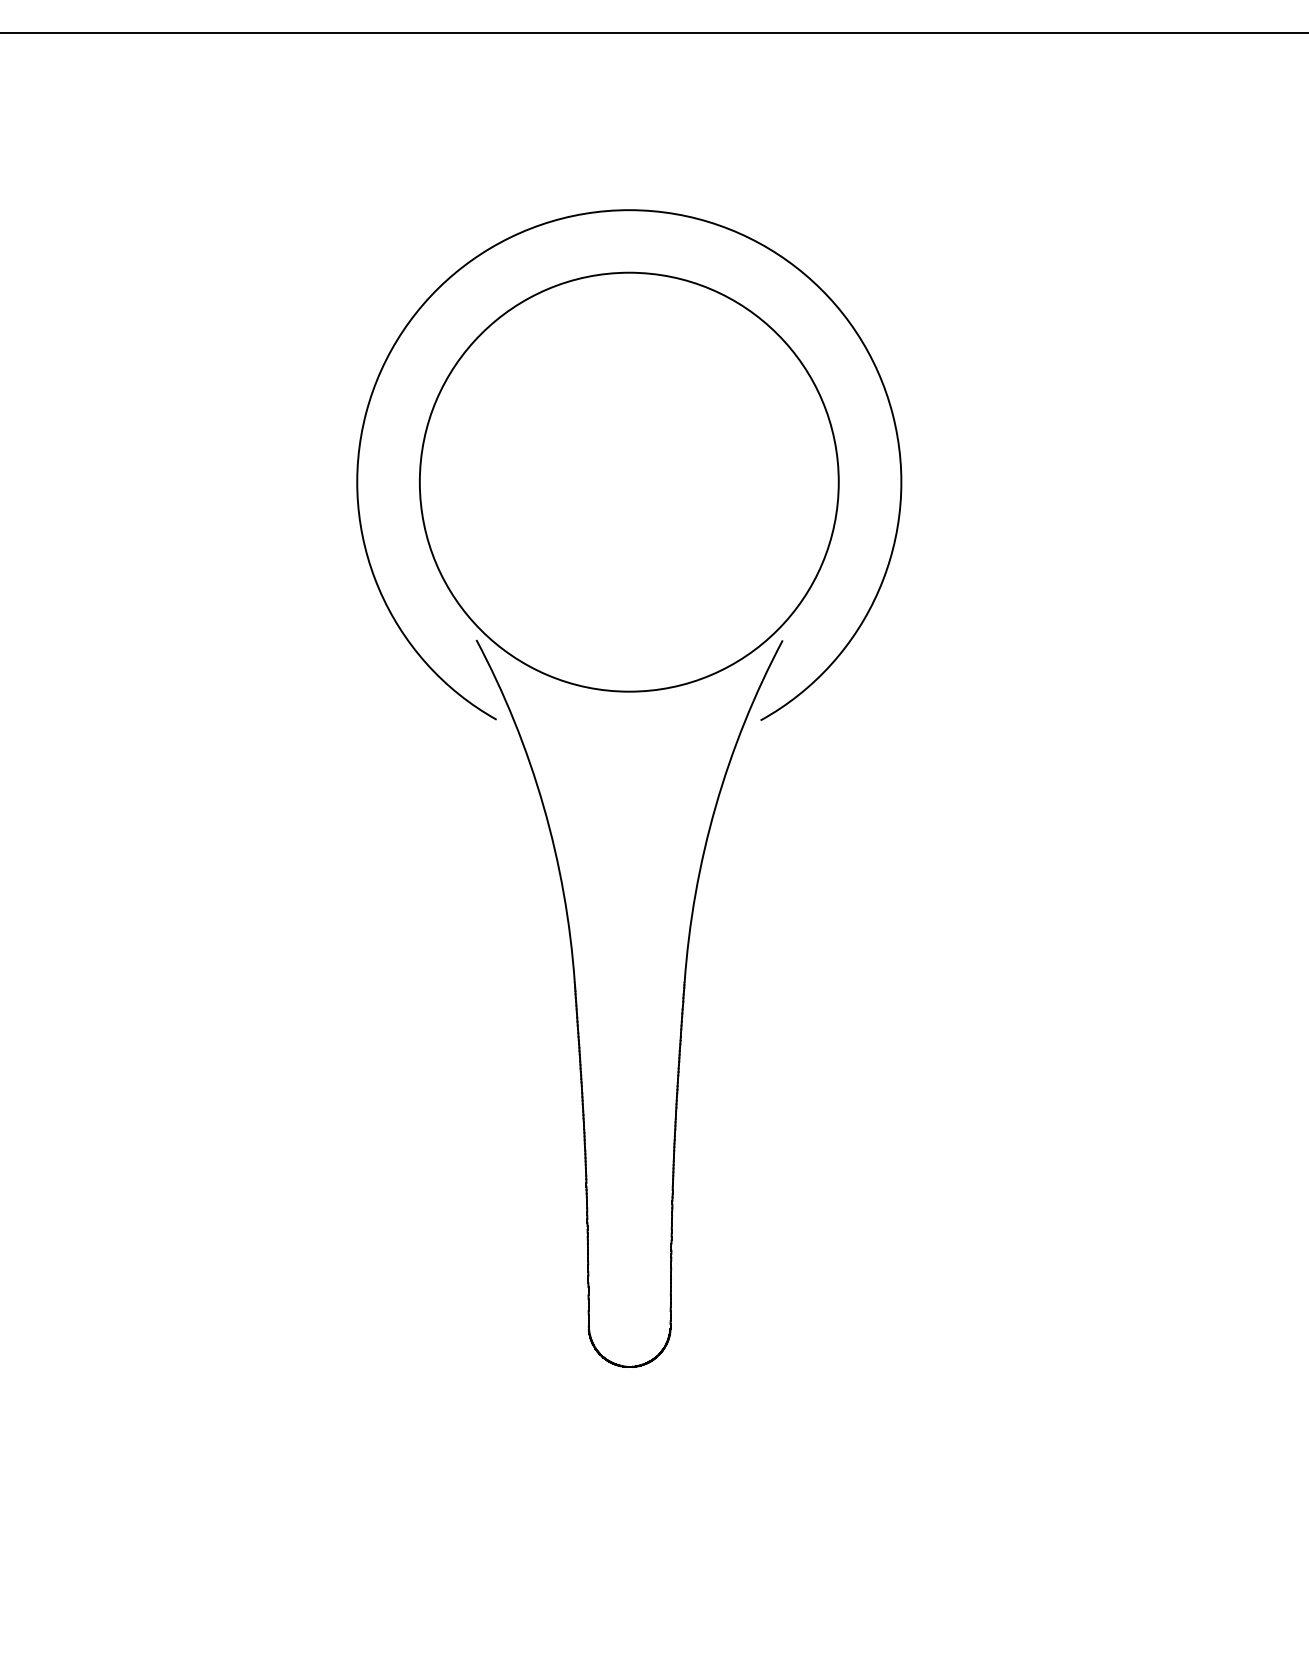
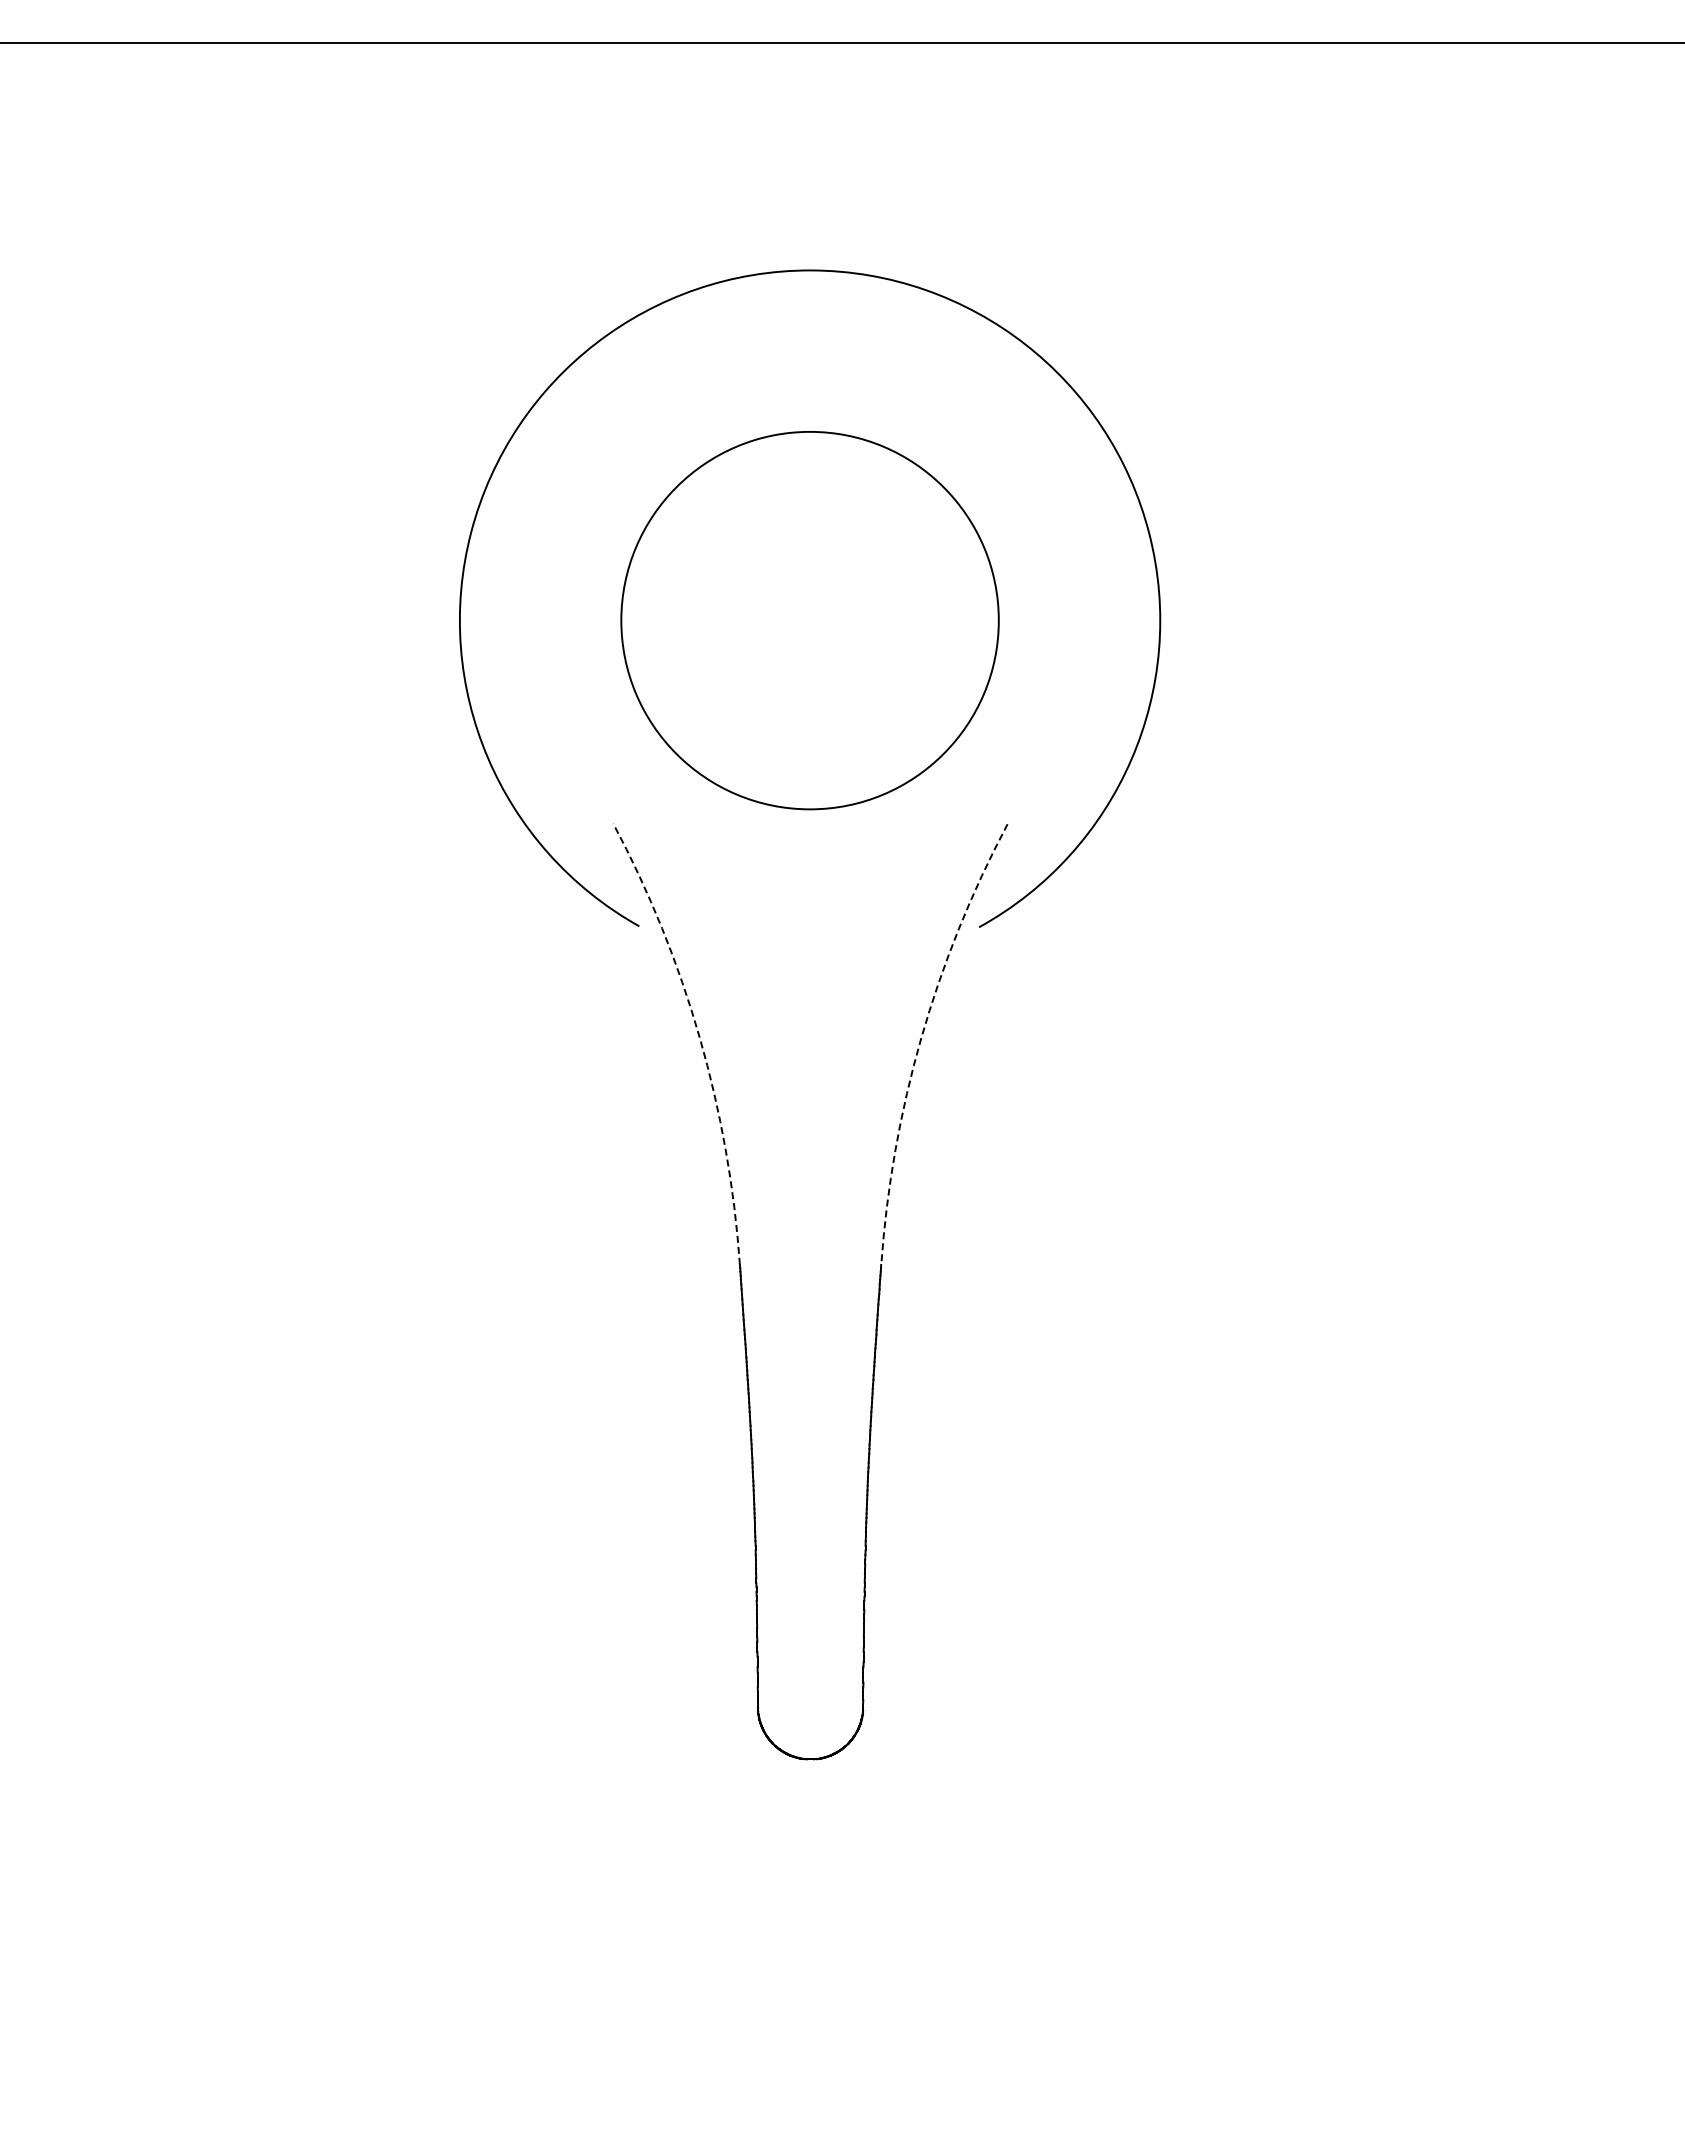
circle: (628, 482) -> (809, 620), size x0.7
arc: (543, 806) -> (699, 1037), solid -> dashed
arc: (715, 806) -> (921, 1037), solid -> dashed

